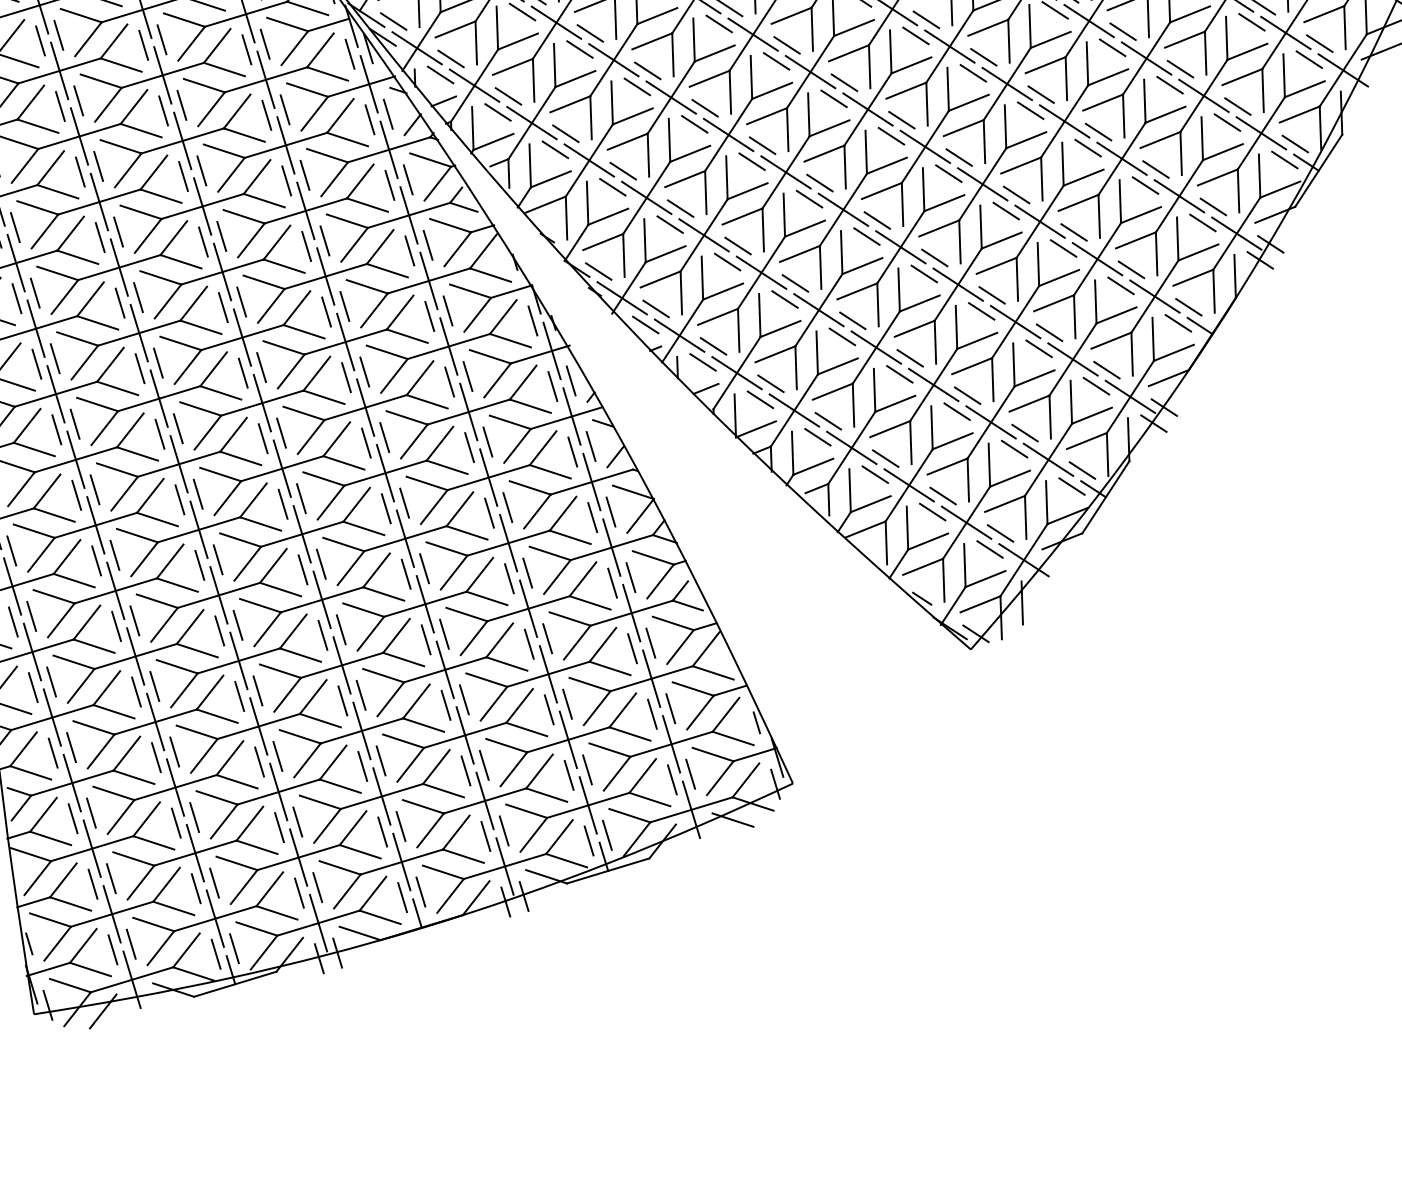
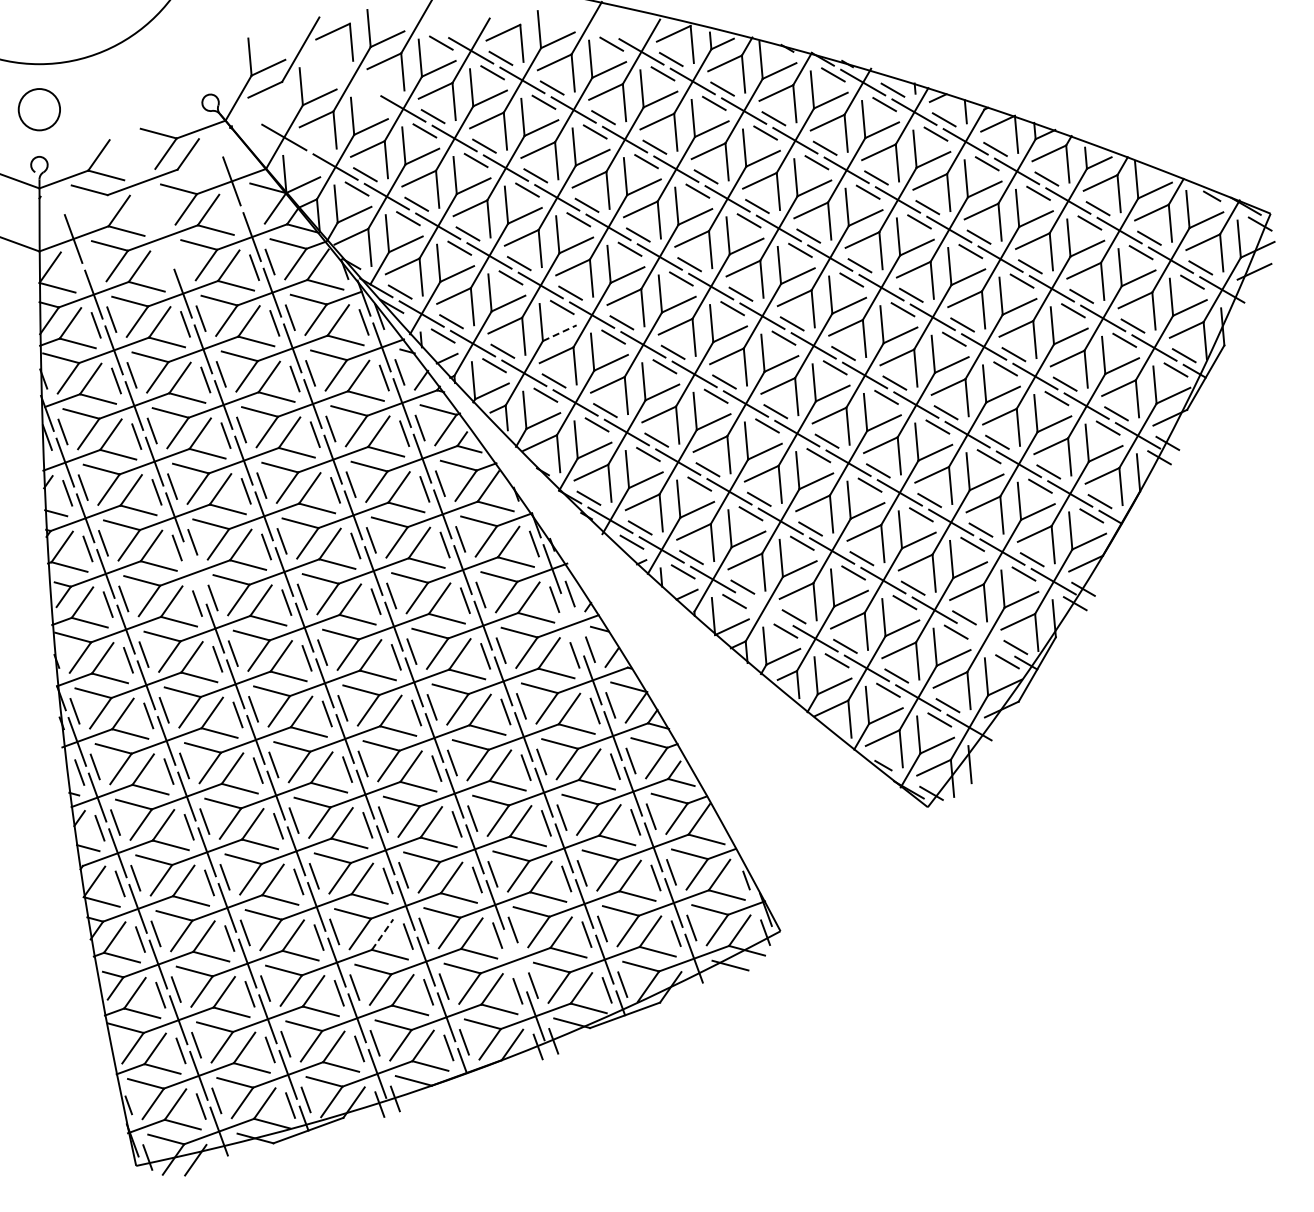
line: (575, 79) -> (559, 333), solid -> dashed
line: (138, 332) -> (194, 572), removed
line: (794, 409) -> (764, 608), removed
line: (571, 416) -> (572, 624), removed
line: (1047, 459) -> (985, 639), removed
line: (333, 762) -> (382, 934), solid -> dashed
line: (485, 800) -> (515, 960), removed

